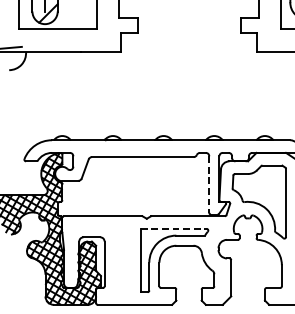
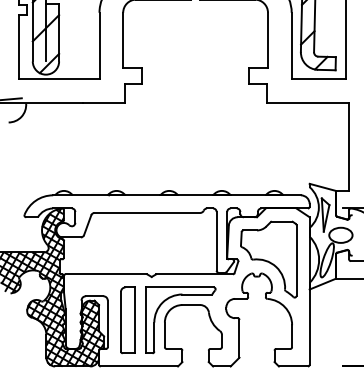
line: (209, 184) -> (216, 241), dashed -> solid
line: (174, 228) -> (180, 287), dashed -> solid
part: (123, 260) -> (127, 320), added

